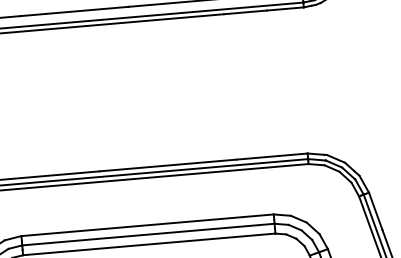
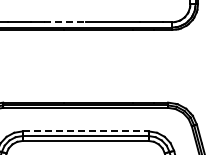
line: (86, 10) -> (64, 22), solid -> dashed
line: (149, 225) -> (86, 131), solid -> dashed

